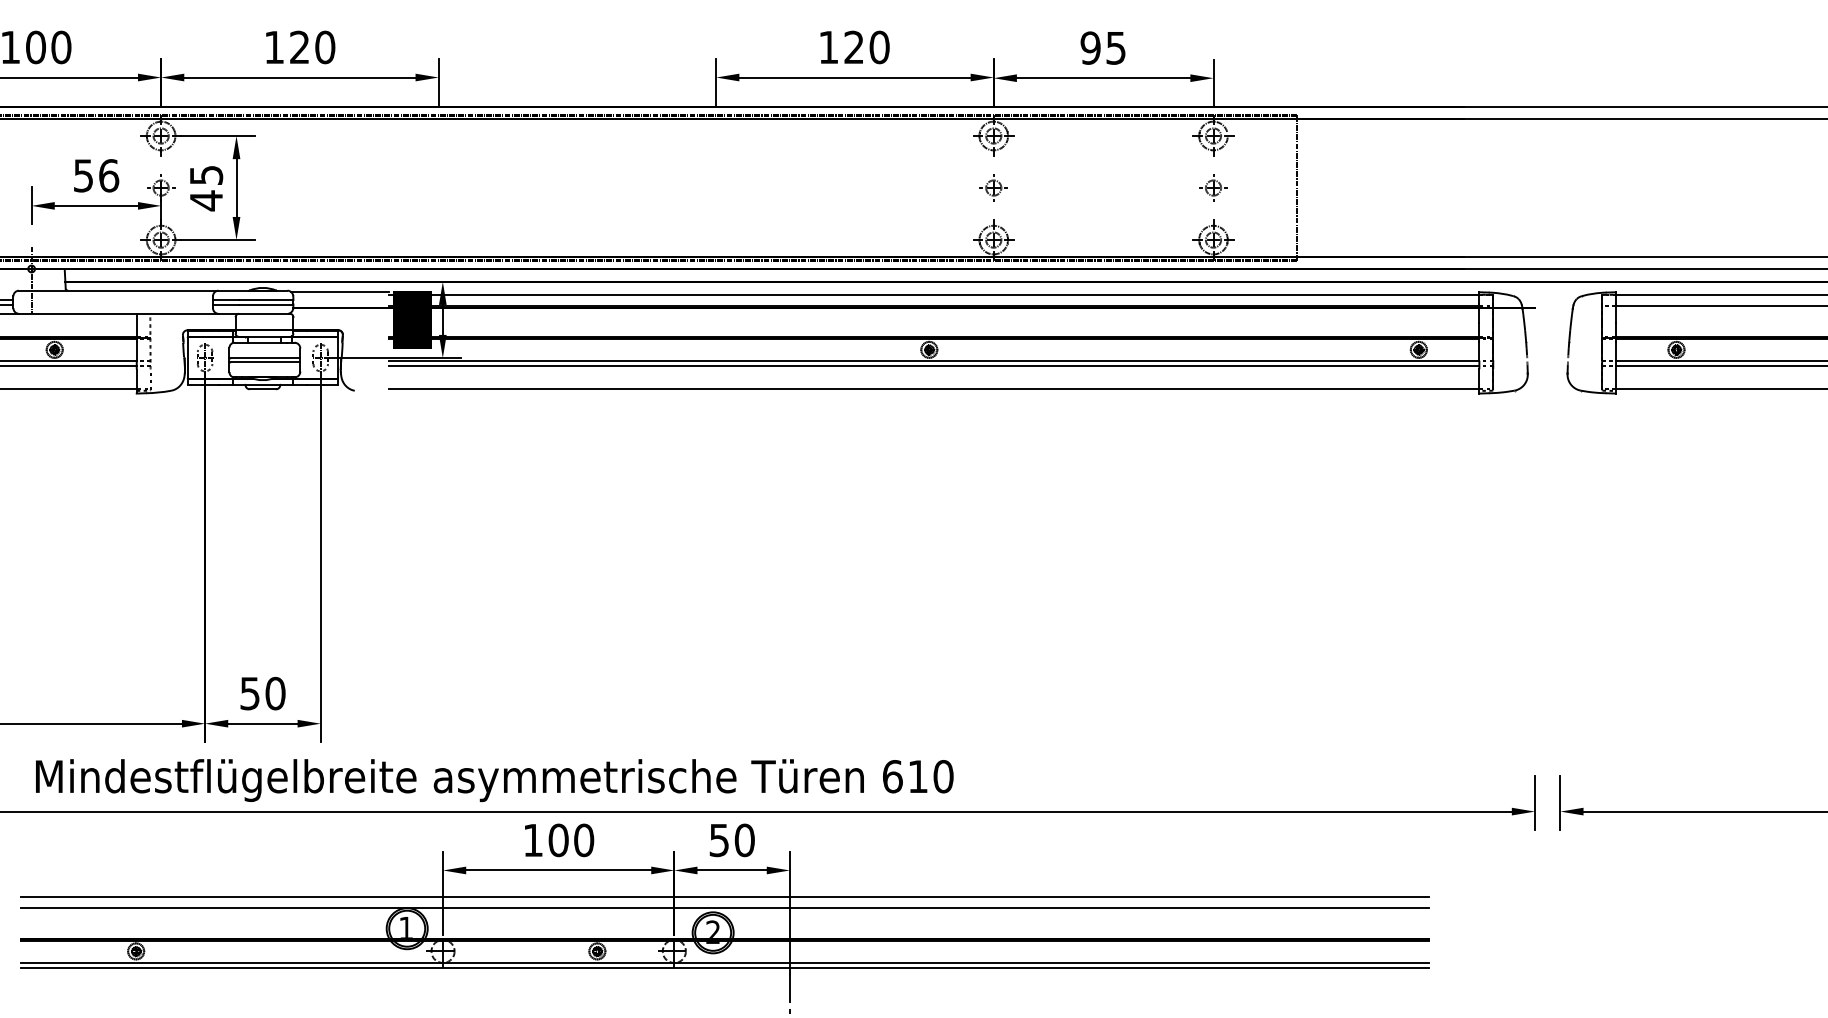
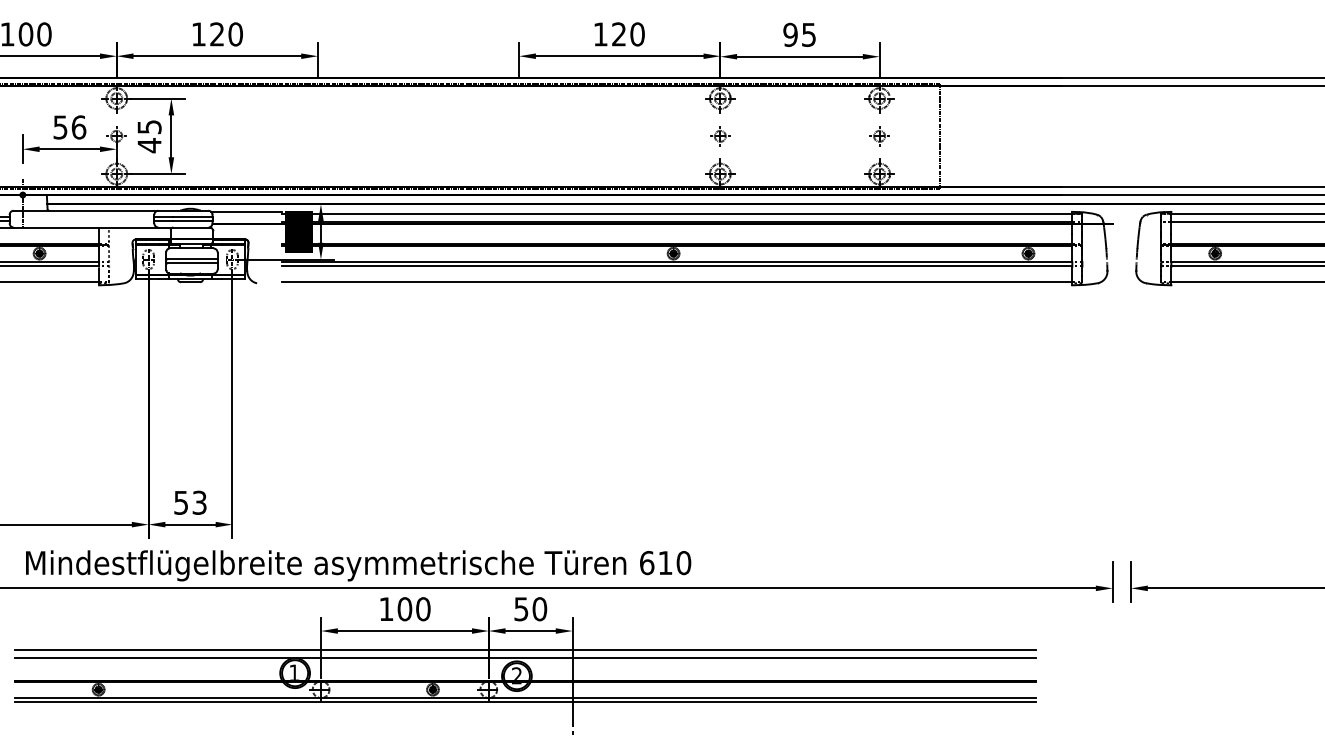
text: (275, 693) -> (199, 502), 50 -> 53

